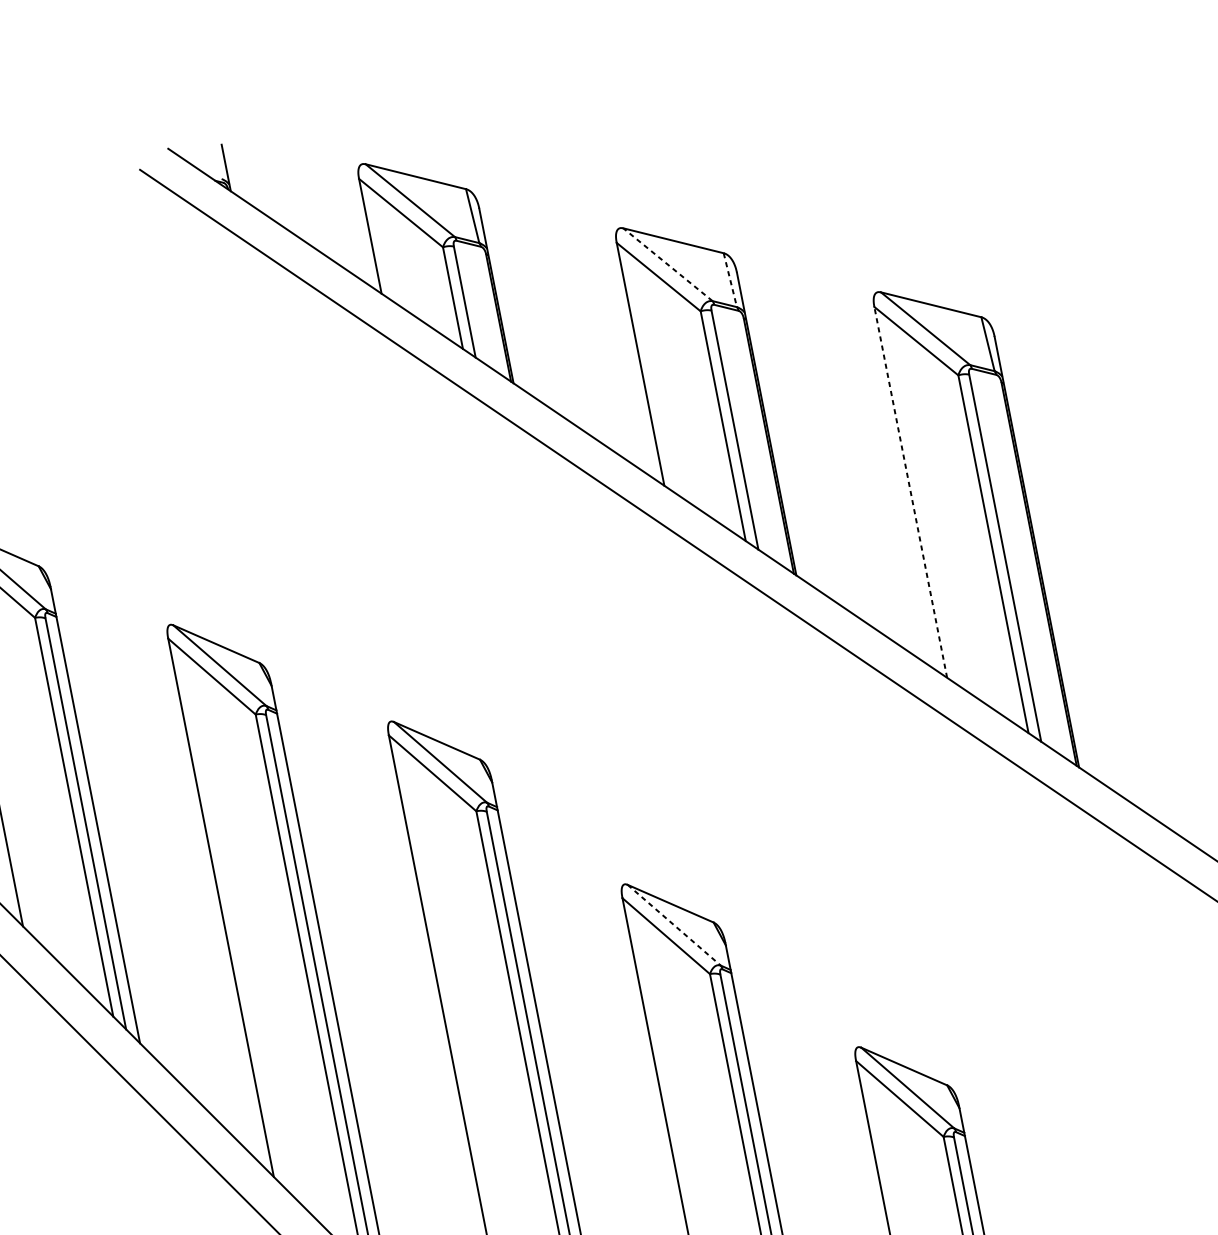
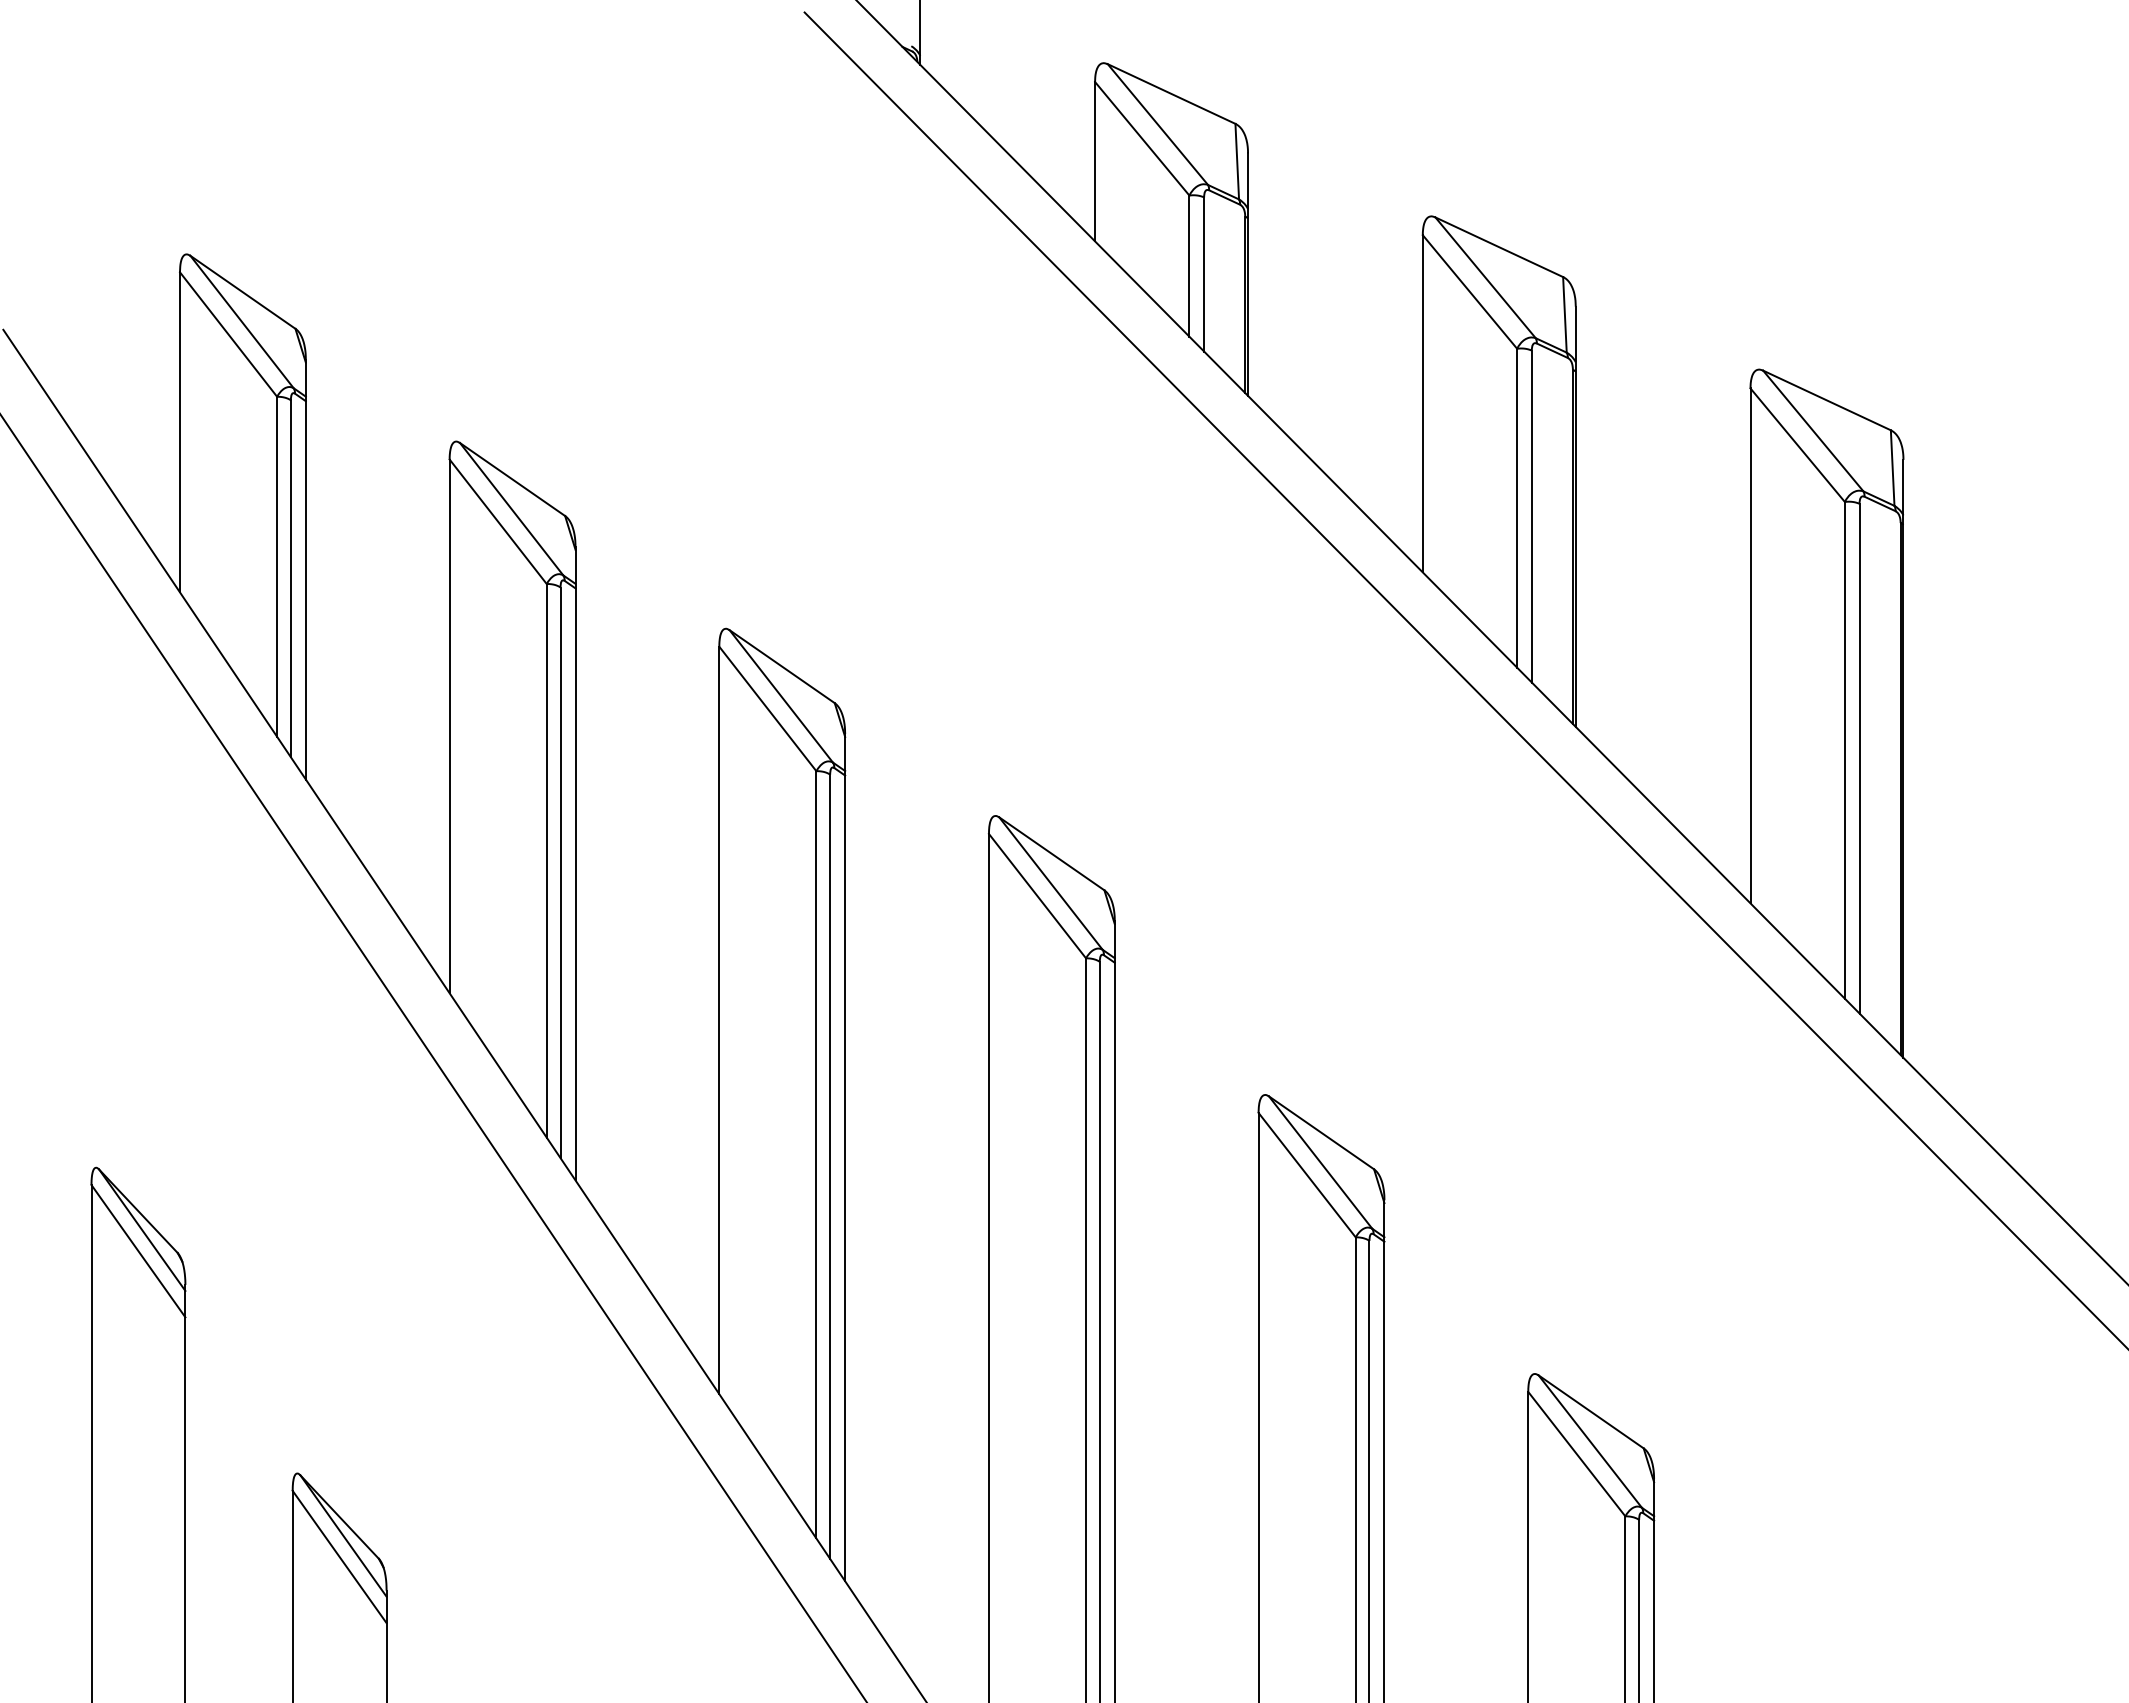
line: (667, 264) -> (1485, 277), dashed -> solid
line: (729, 279) -> (1564, 314), dashed -> solid
line: (910, 492) -> (1750, 645), dashed -> solid
line: (674, 925) -> (1320, 1162), dashed -> solid

